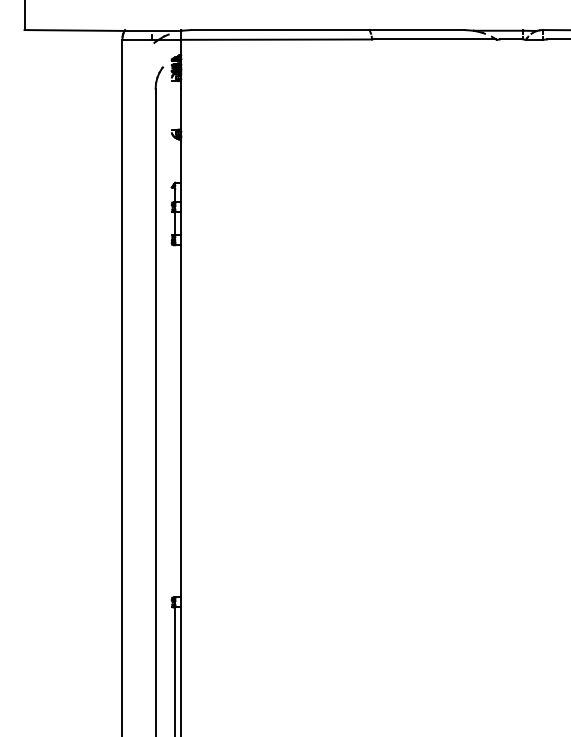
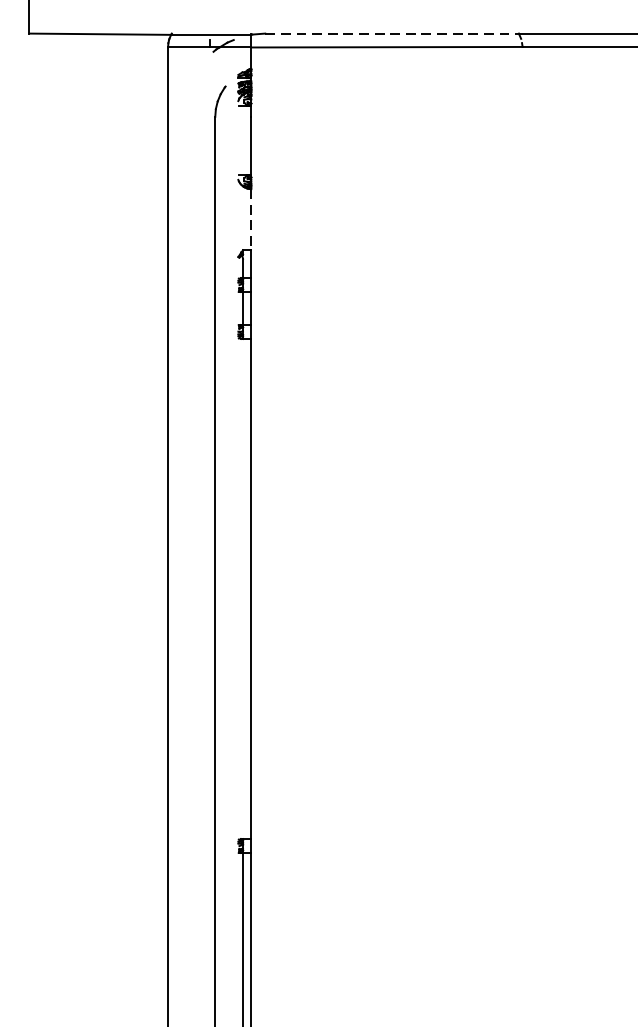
line: (280, 30) -> (392, 34), solid -> dashed
line: (181, 161) -> (251, 220), solid -> dashed

